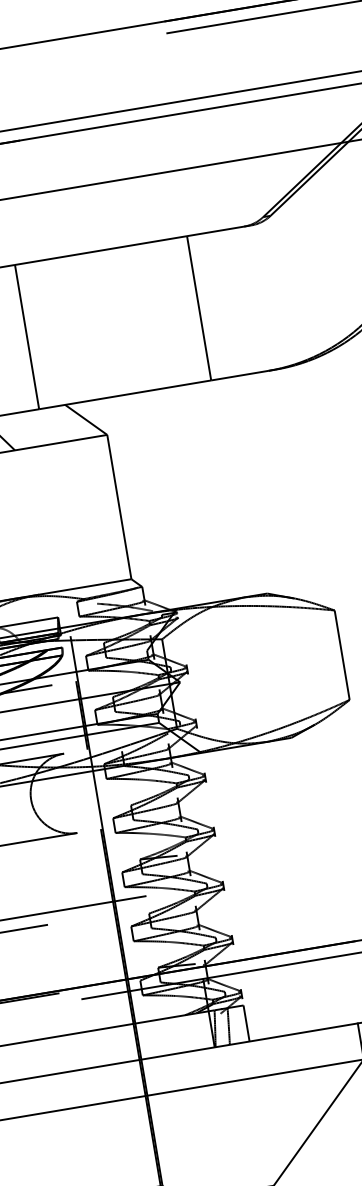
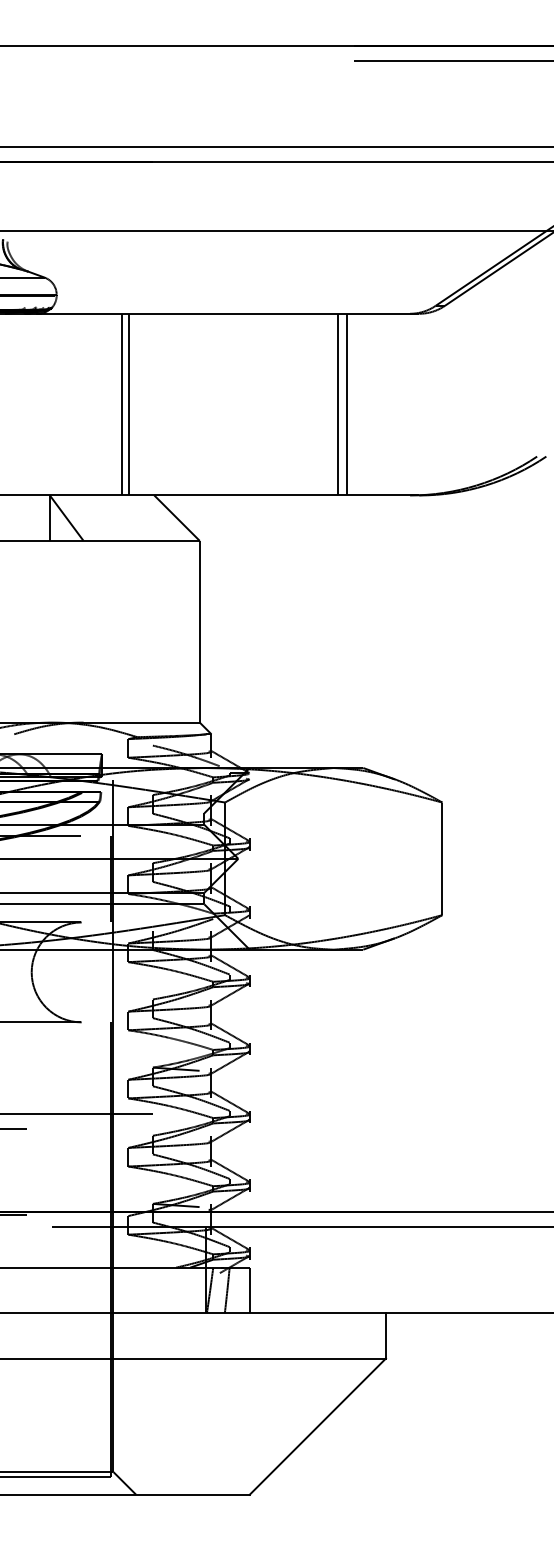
line: (206, 306) -> (347, 404), added
line: (32, 336) -> (128, 404), added

